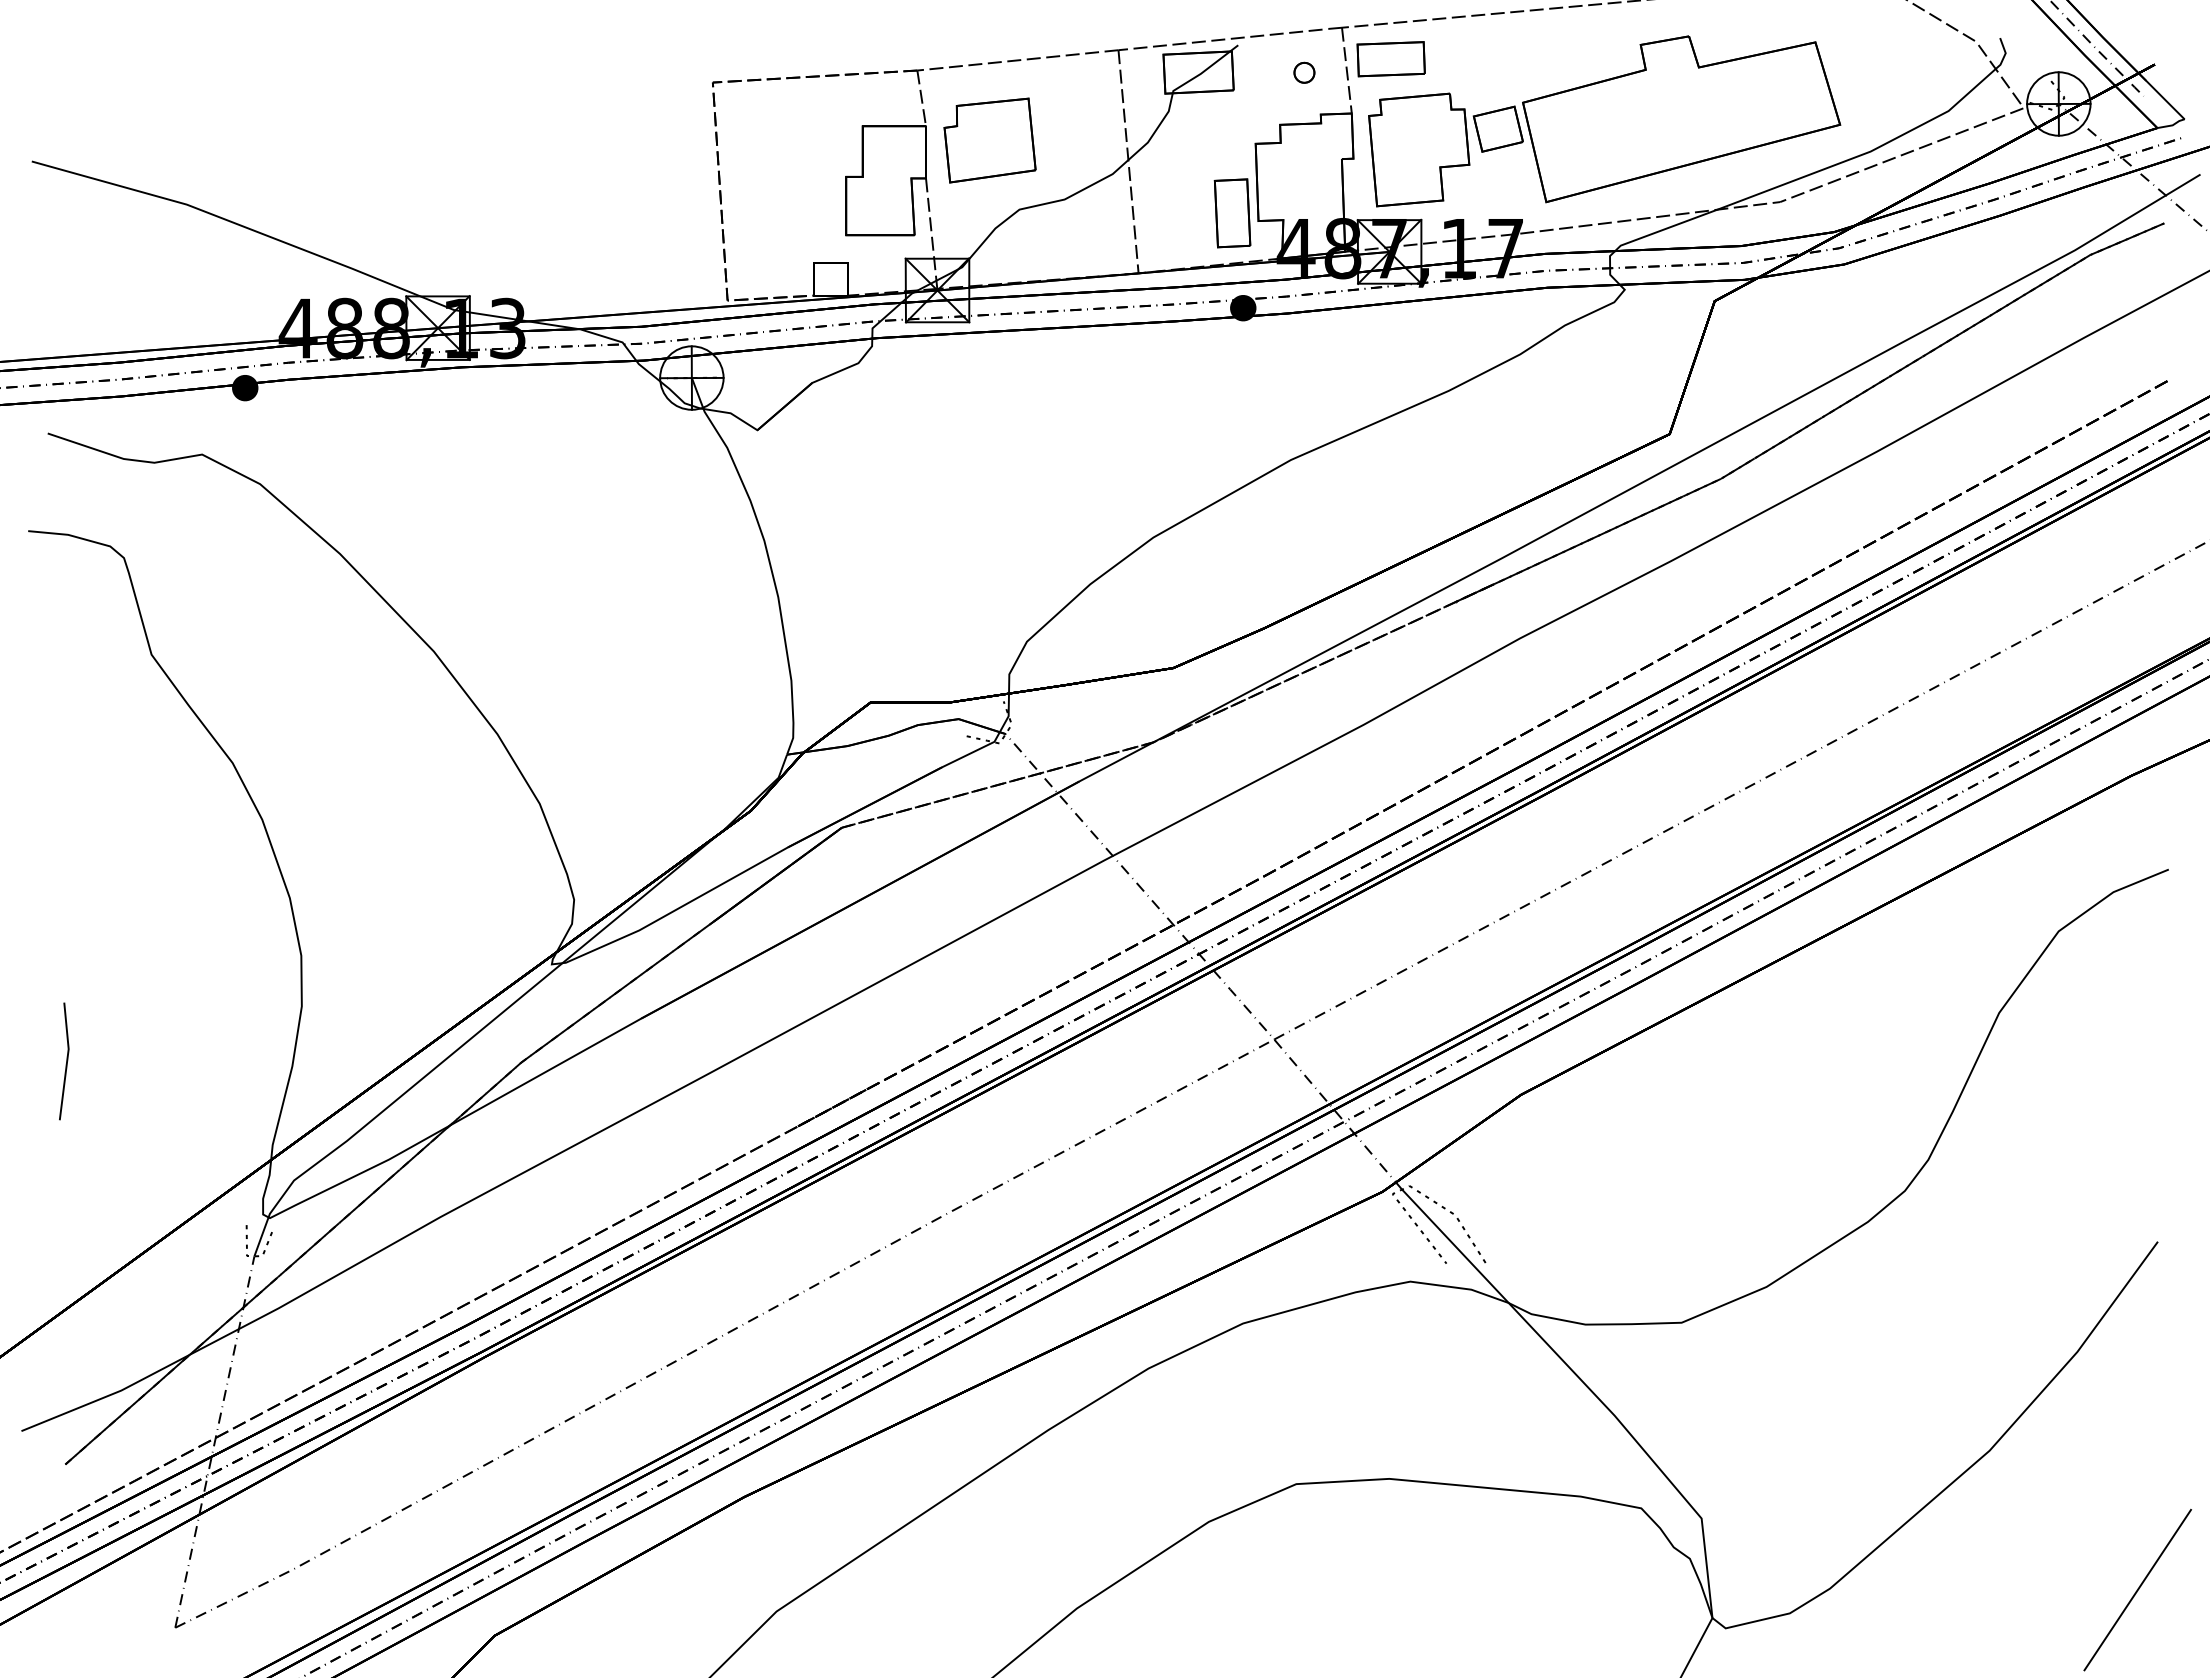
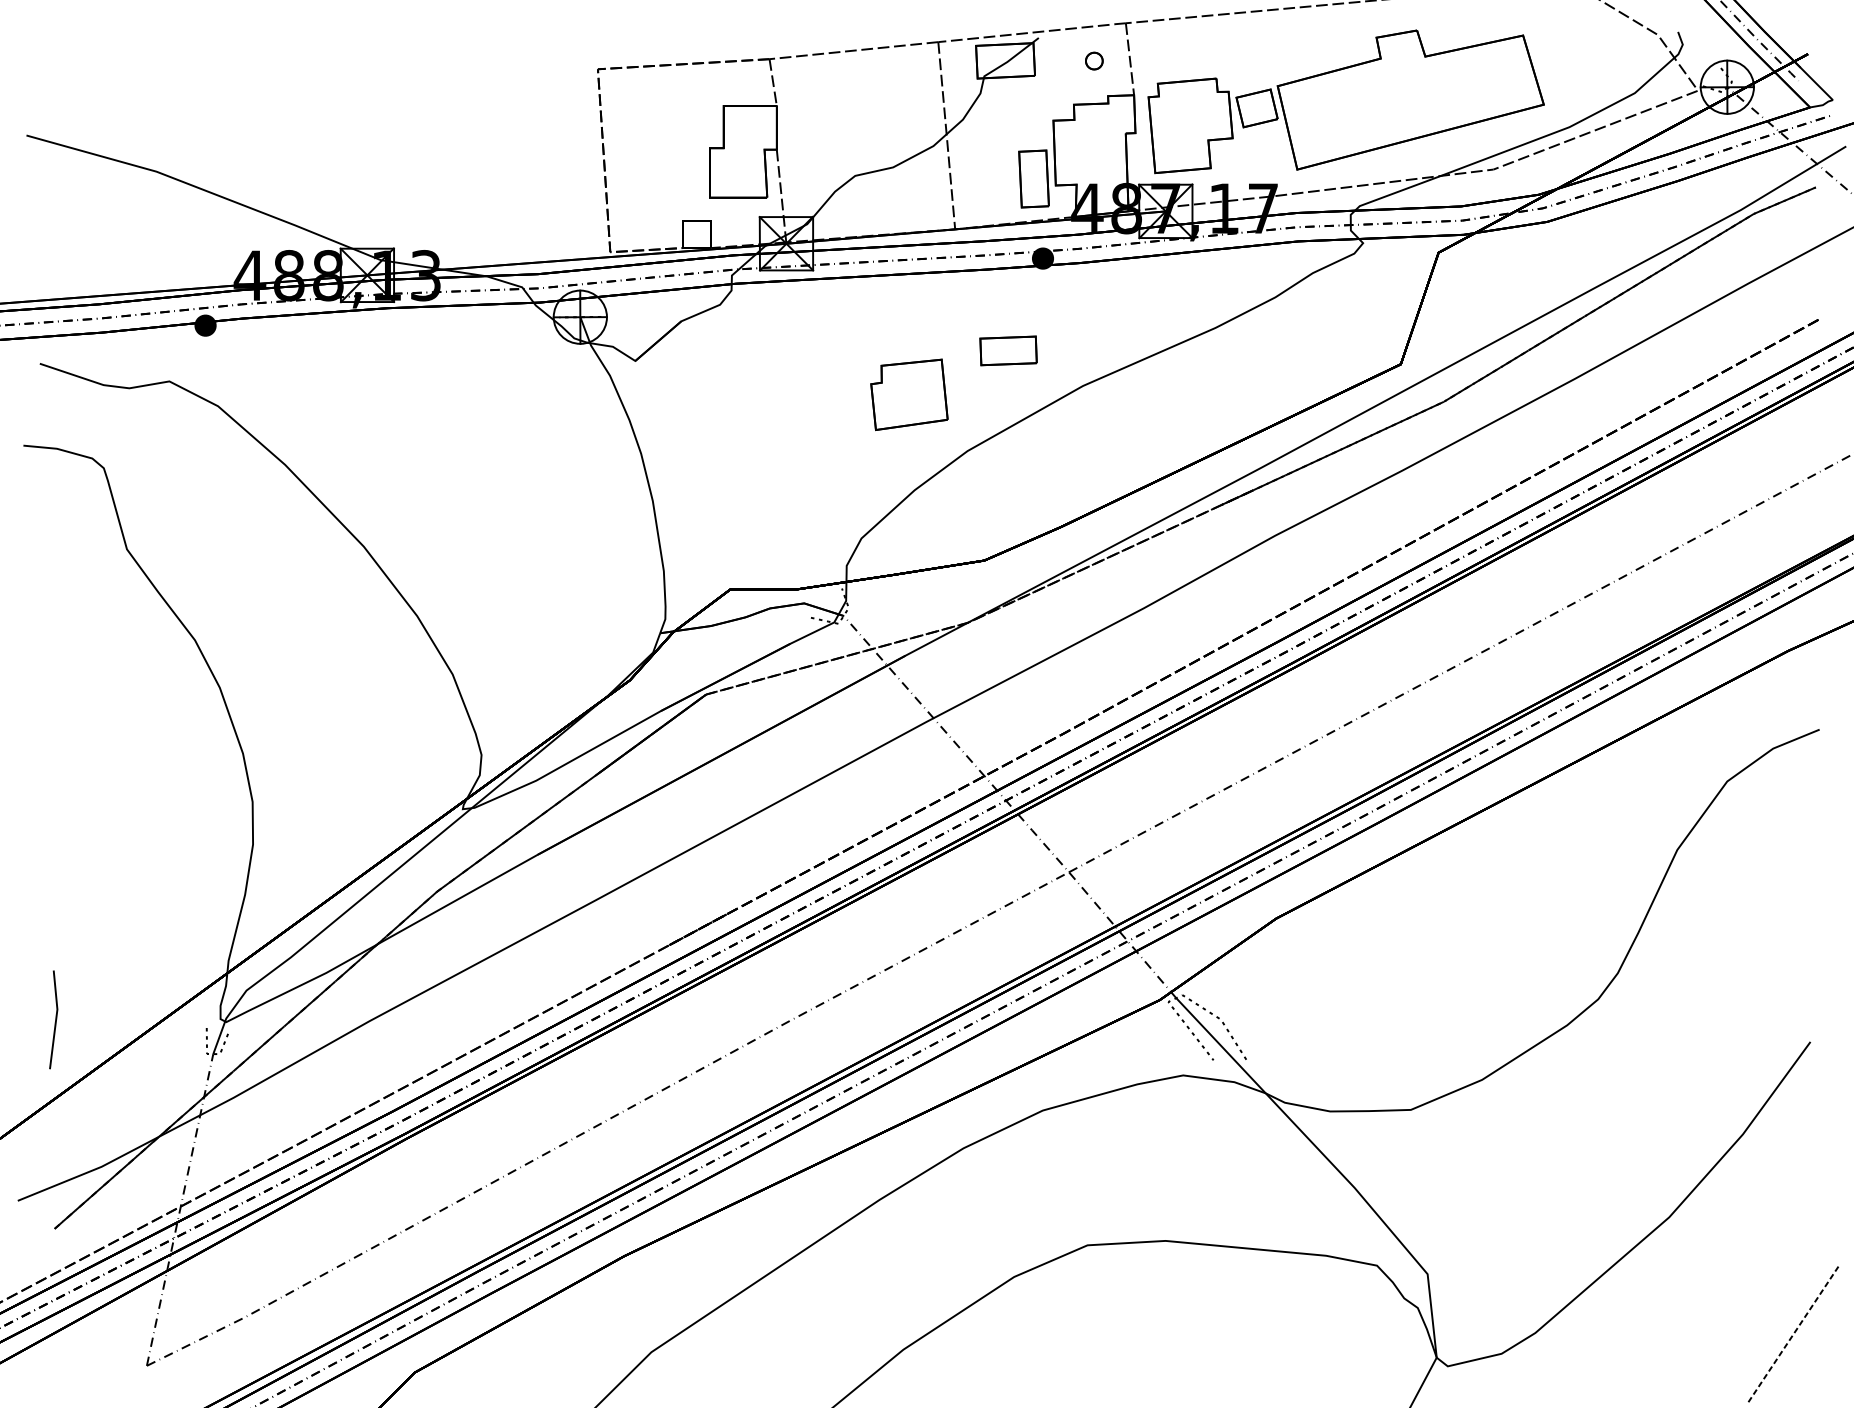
part: (1390, 59) -> (1007, 351), moved
part: (989, 140) -> (908, 394), moved
line: (66, 1061) -> (55, 1019), moved
line: (2138, 1589) -> (1794, 1333), solid -> dashed

